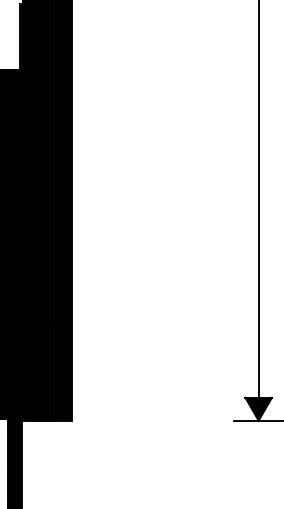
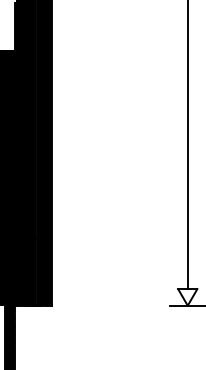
fill: (258, 408) -> (187, 296), removed

